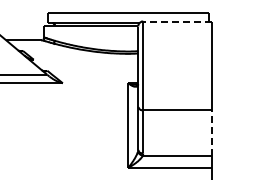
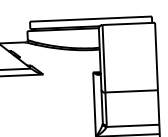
line: (177, 21) -> (128, 23), dashed -> solid
line: (212, 132) -> (158, 107), dashed -> solid

